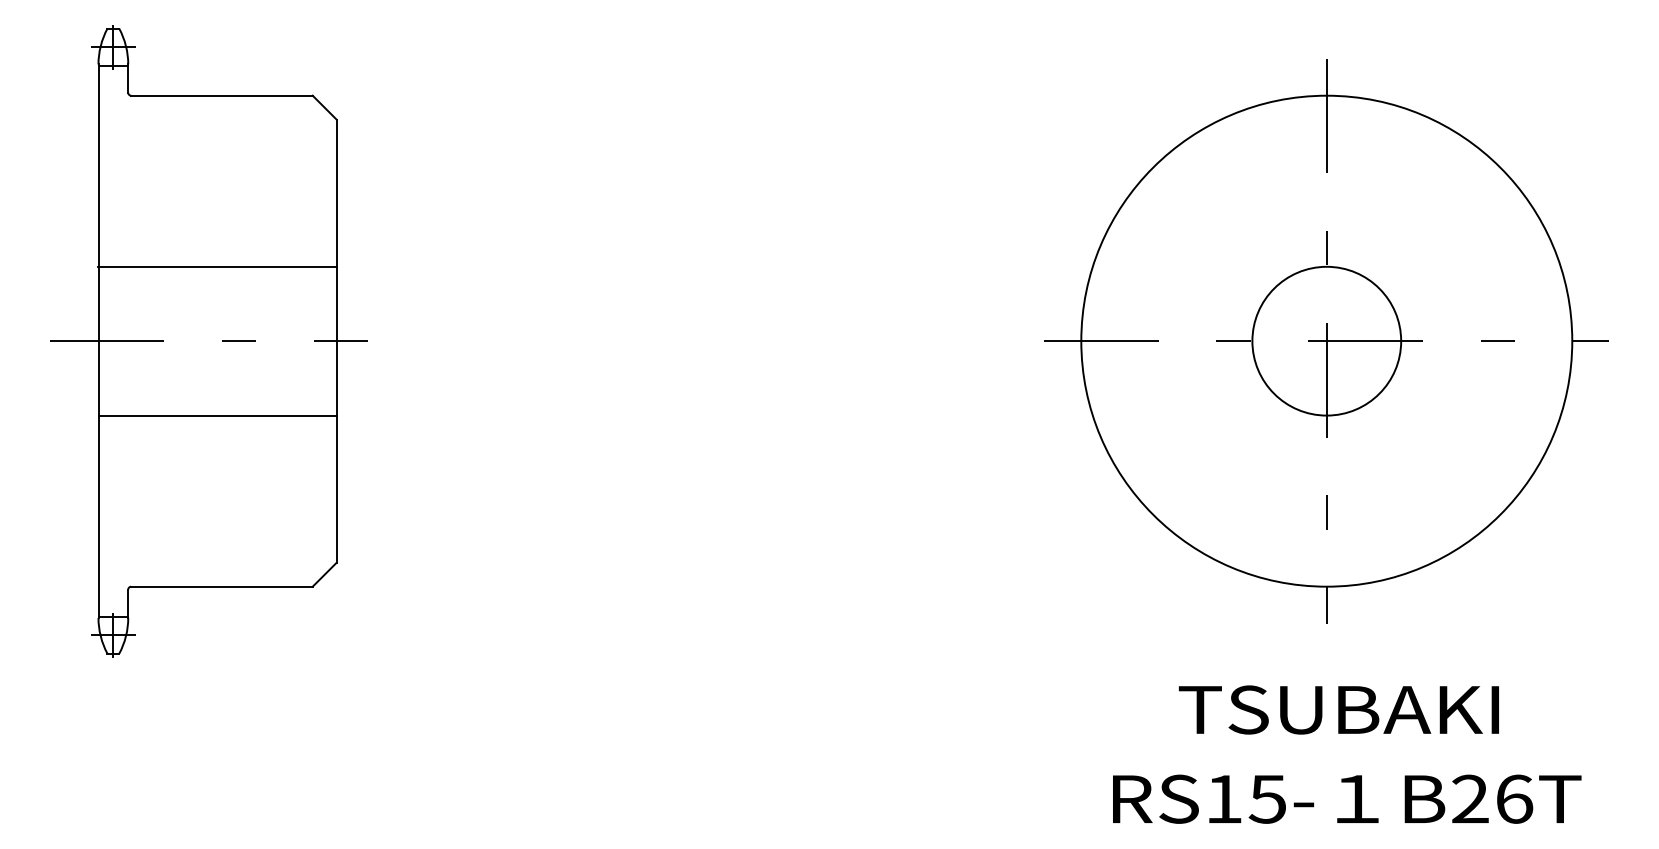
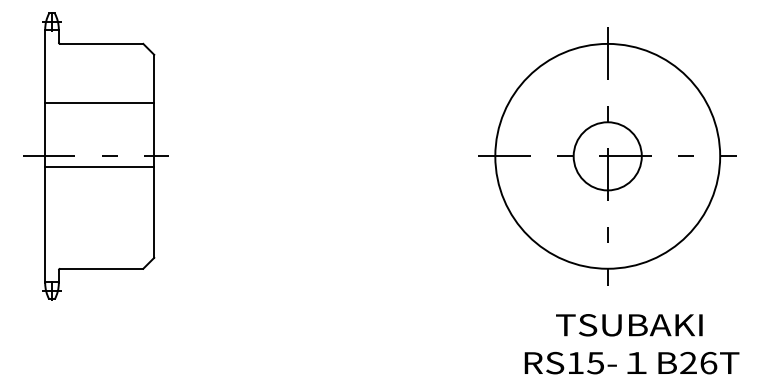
line: (217, 267) -> (99, 103), moved
line: (217, 415) -> (99, 167), moved
text: (1339, 710) -> (629, 325), moved
text: (1345, 797) -> (631, 362), moved

